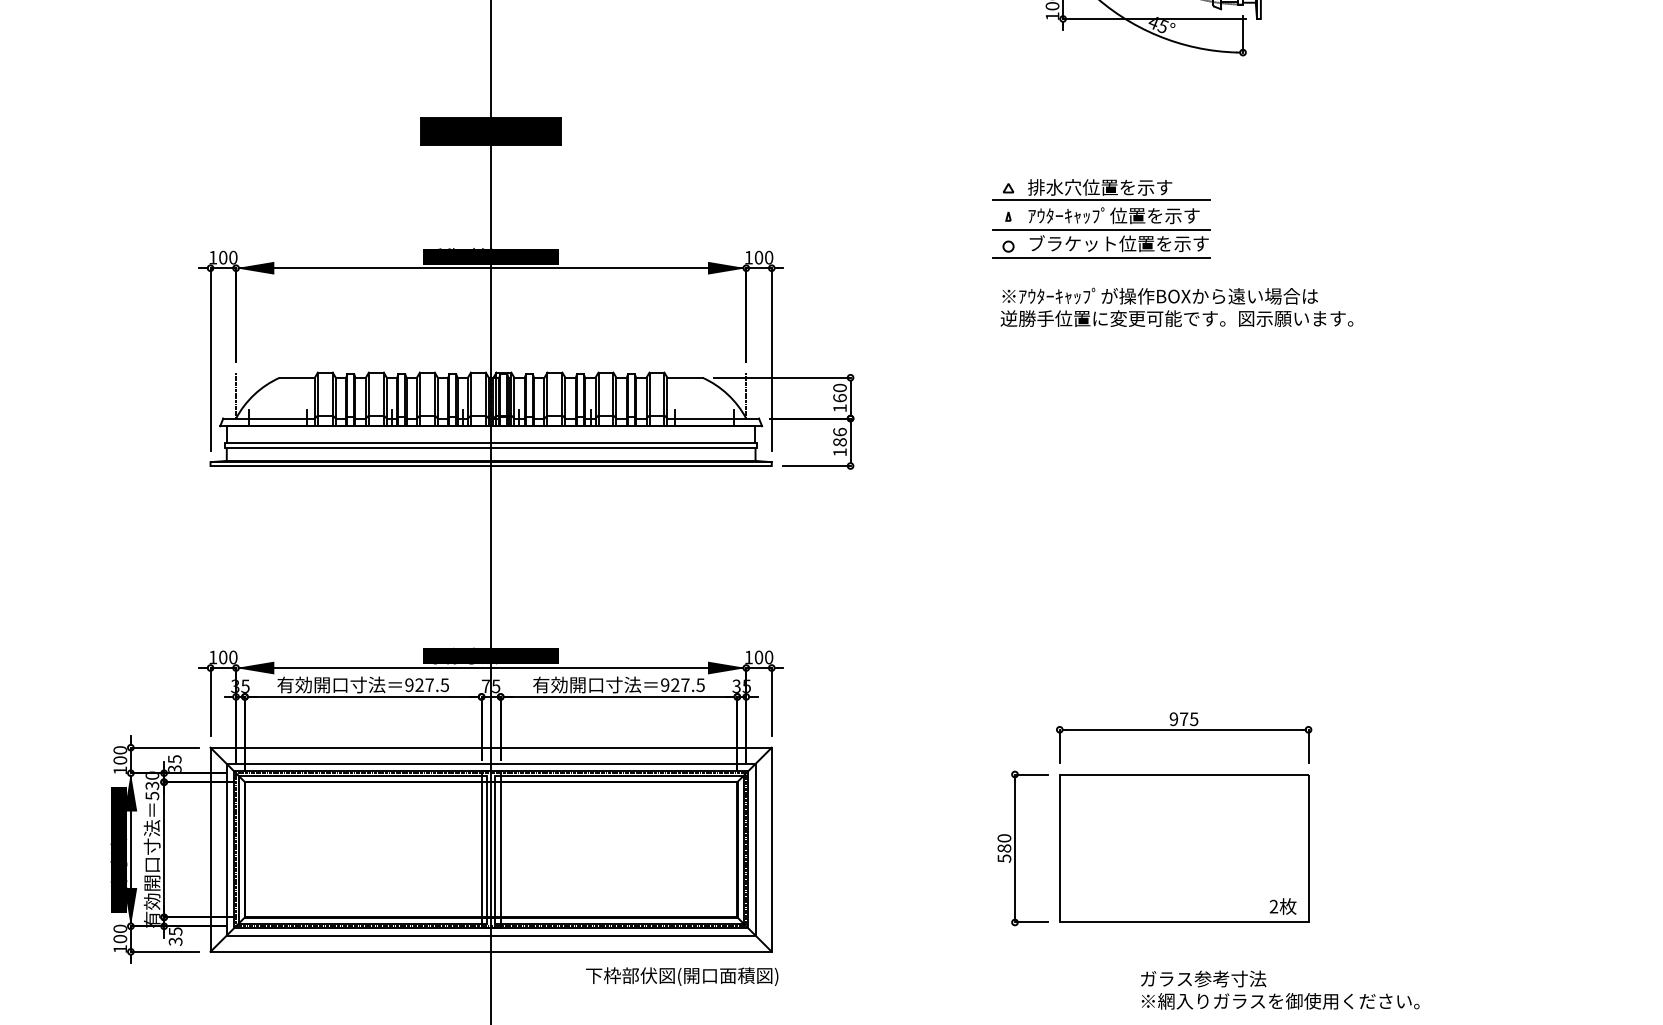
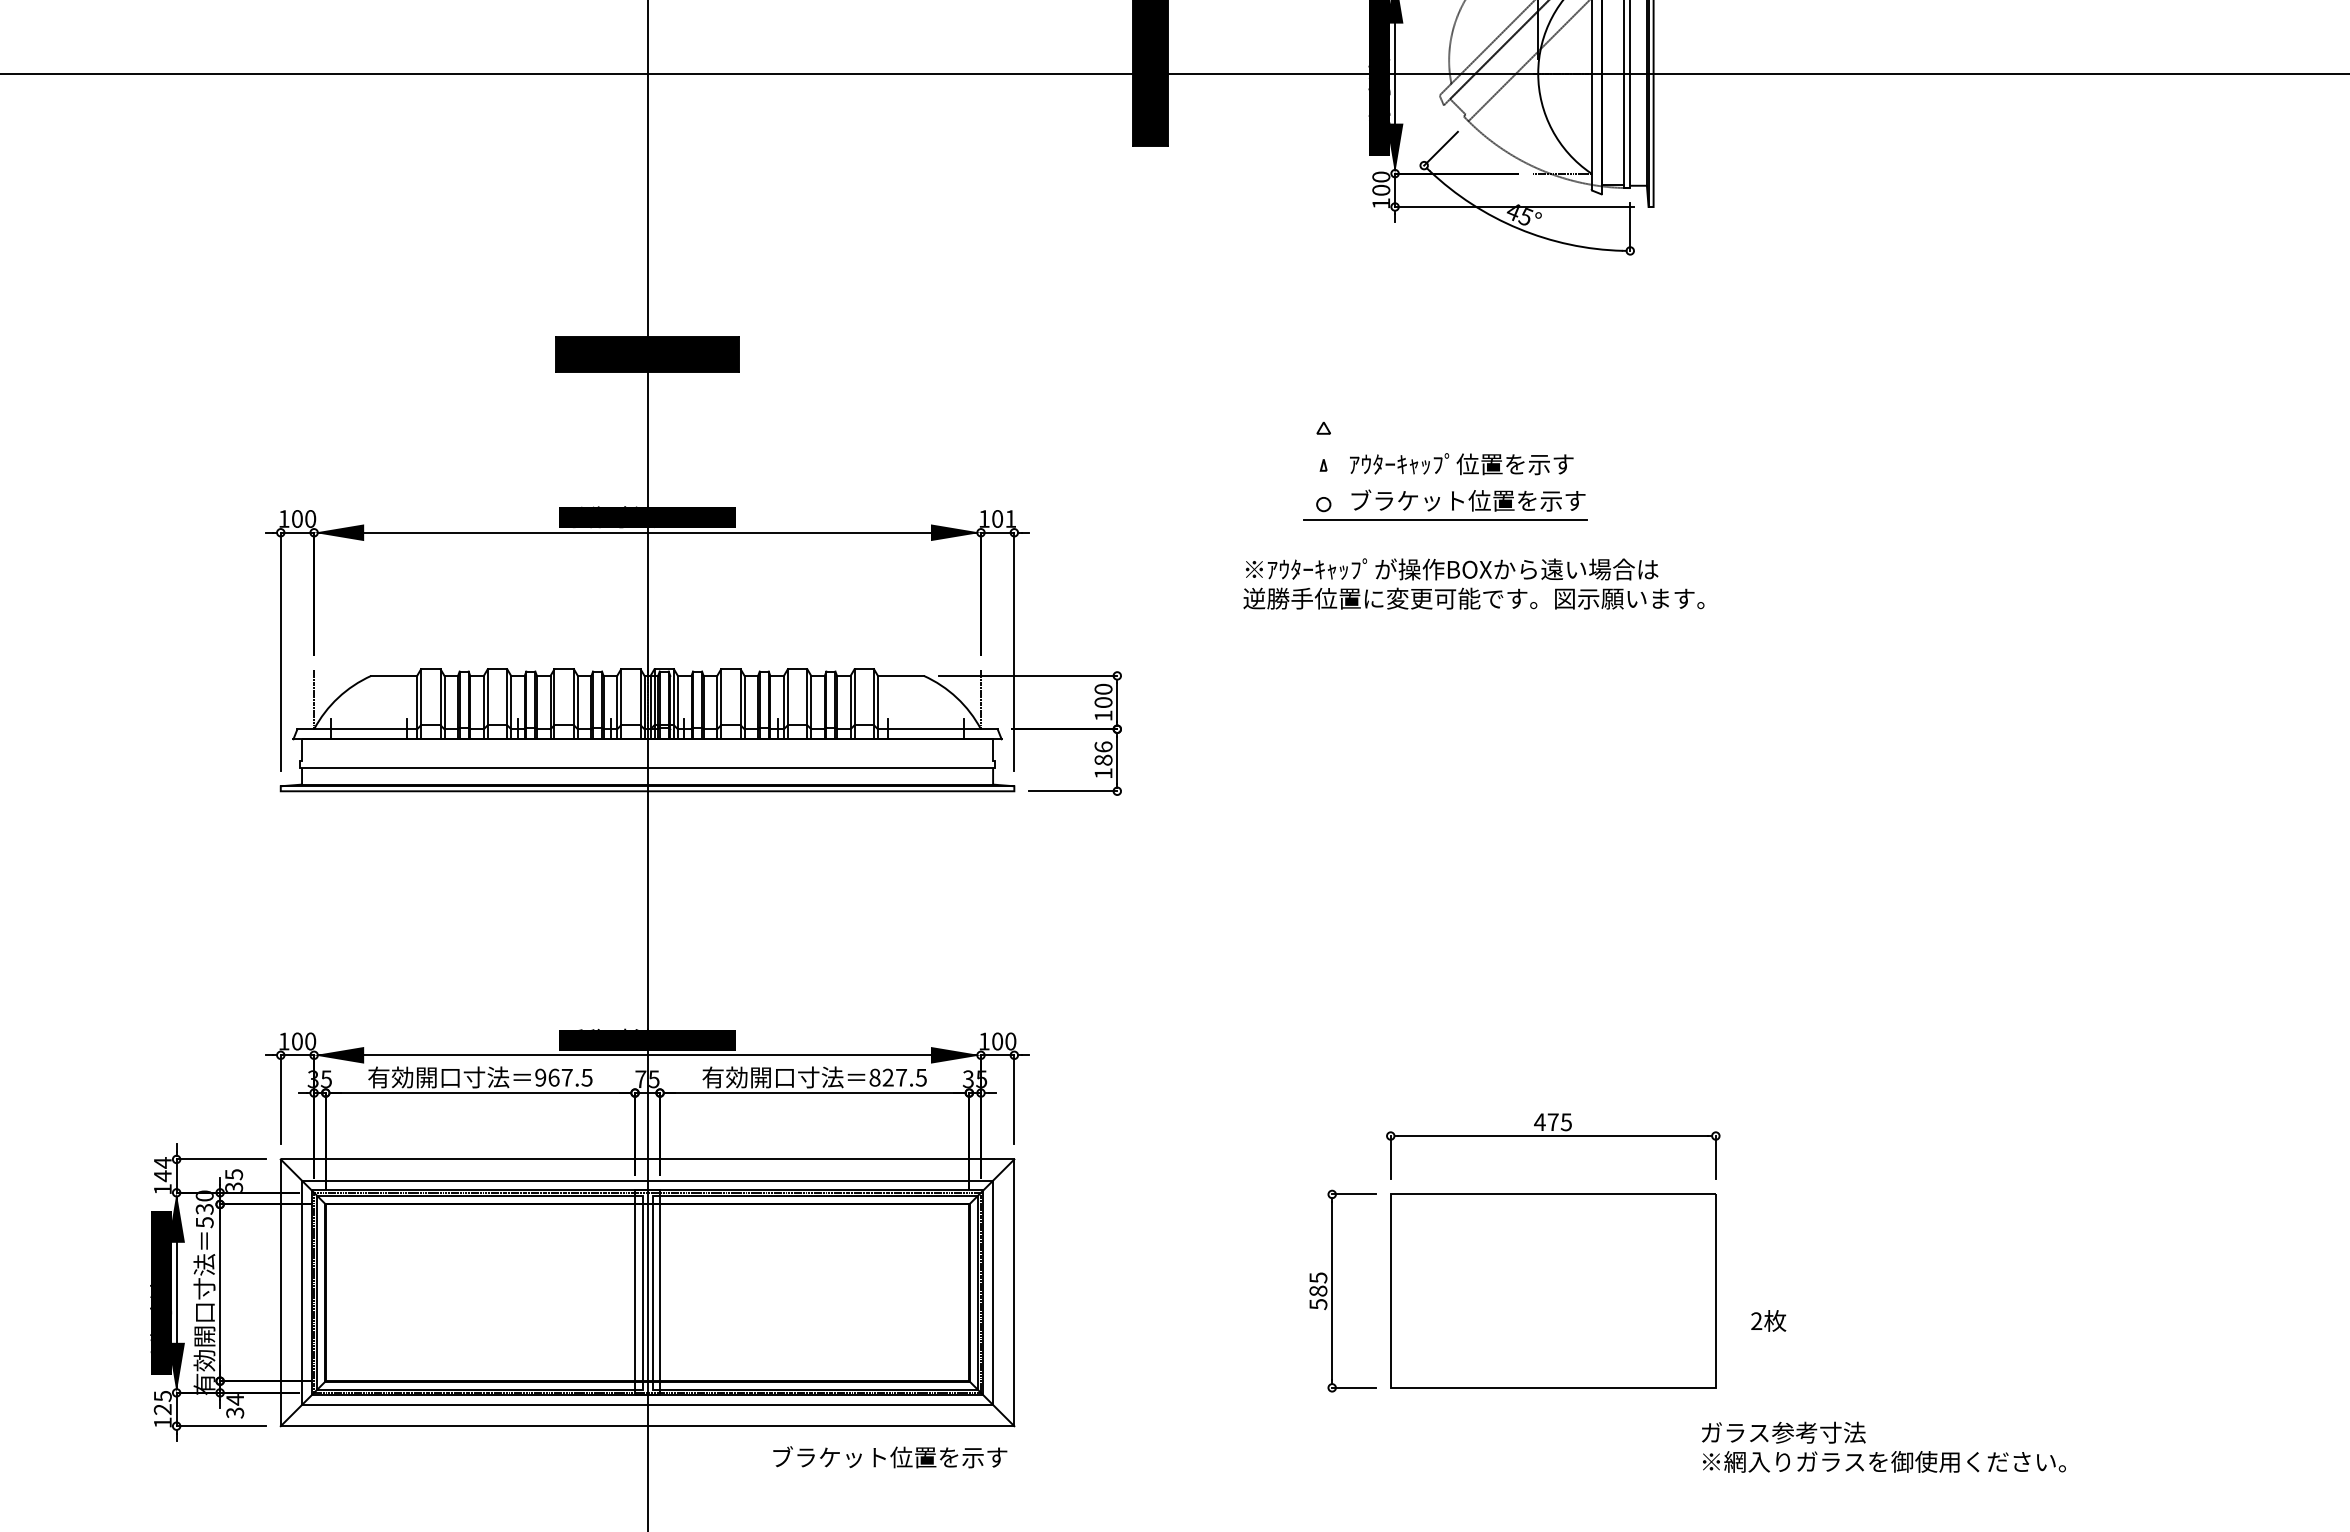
part: (1101, 189) -> (1445, 430), removed
line: (1101, 229) -> (1445, 482), removed
text: (768, 257) -> (1010, 518), 100 -> 101
text: (1176, 307) -> (1473, 583), moved
text: (840, 398) -> (1103, 702), 160 -> 100
line: (491, 443) -> (647, 761), removed
text: (419, 685) -> (553, 1077), 927.5 -> 967.5
text: (664, 685) -> (874, 1077), 927.5 -> 827.5
text: (1173, 719) -> (1539, 1122), 975 -> 475
text: (120, 755) -> (162, 1169), 100 -> 144
text: (1004, 838) -> (1318, 1277), 580 -> 585
text: (1282, 906) -> (1768, 1320), moved
text: (175, 931) -> (235, 1399), 35 -> 34
text: (120, 933) -> (162, 1402), 100 -> 125
text: (681, 976) -> (896, 1458), 下枠部伏図(開口面積図) -> ブラケット位置を示す
text: (1279, 989) -> (1883, 1446), moved

